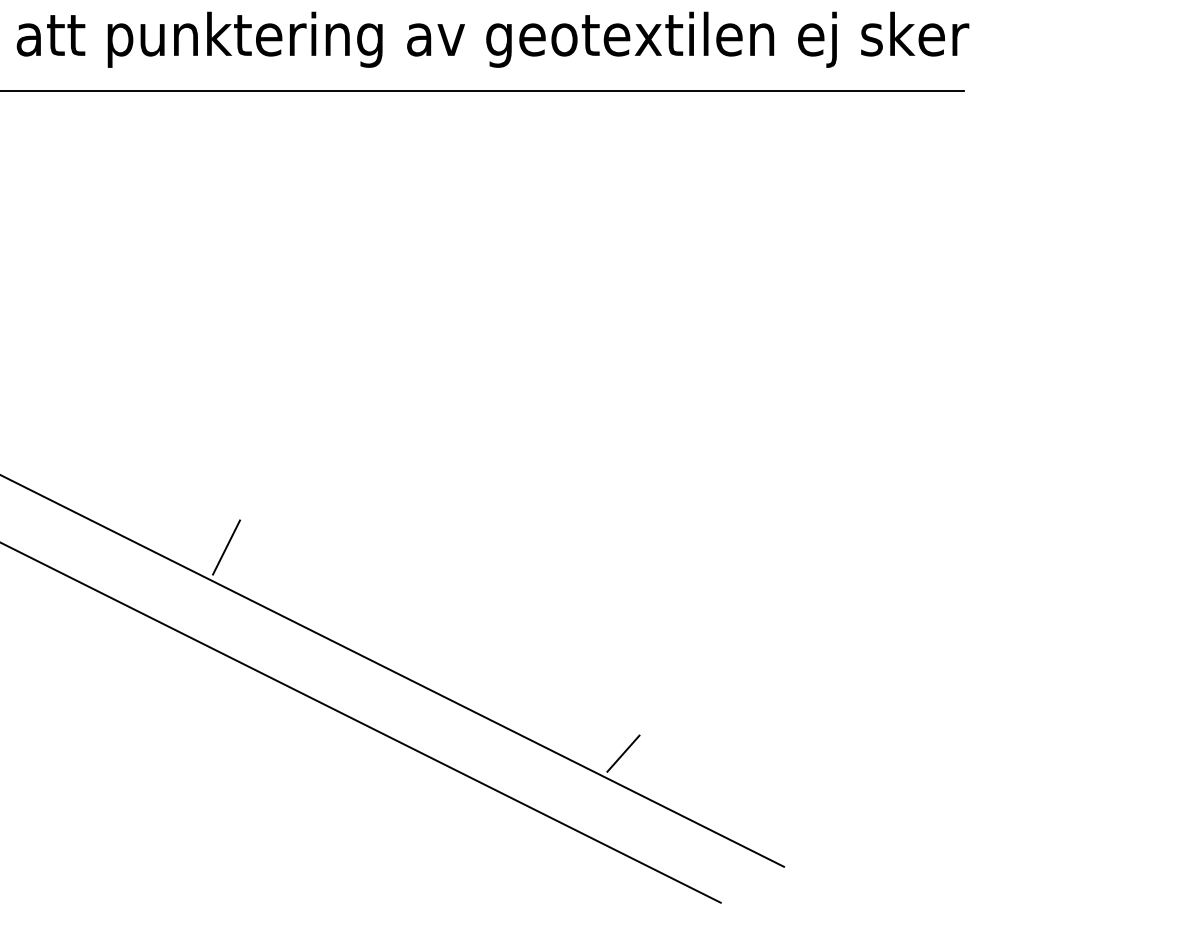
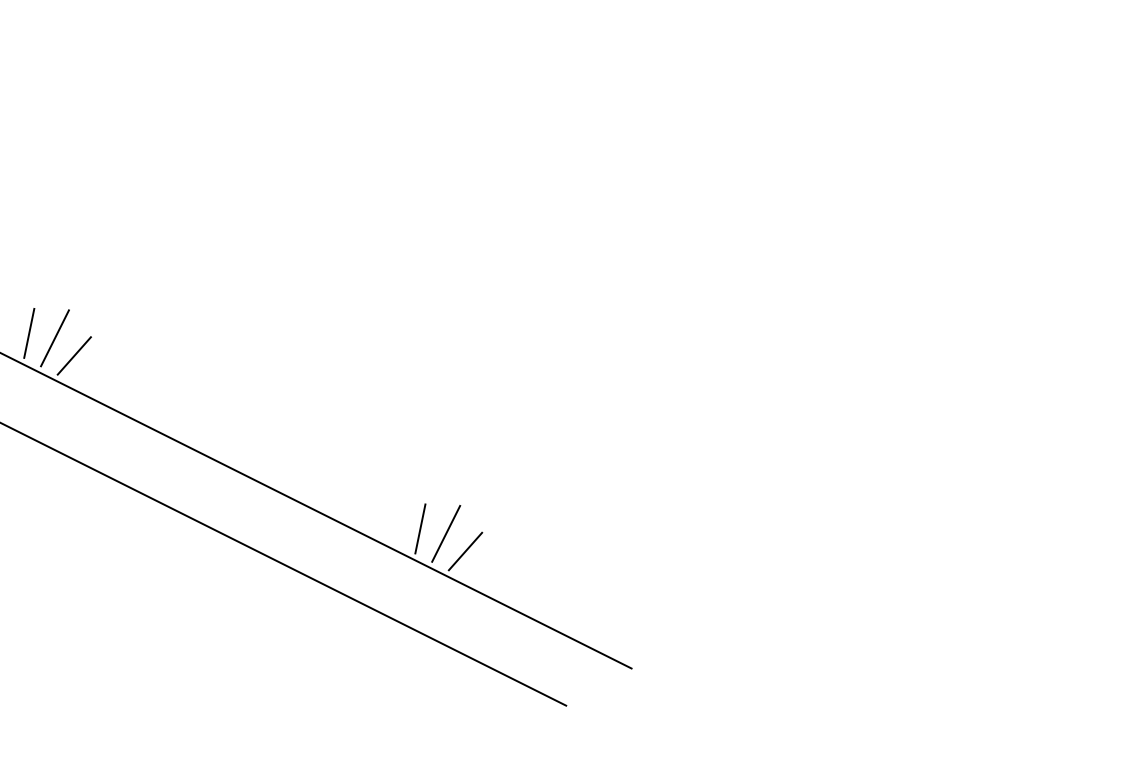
line: (201, 542) -> (29, 333), added
line: (245, 564) -> (74, 355), added
line: (579, 731) -> (420, 528), added
line: (604, 736) -> (445, 533), added

